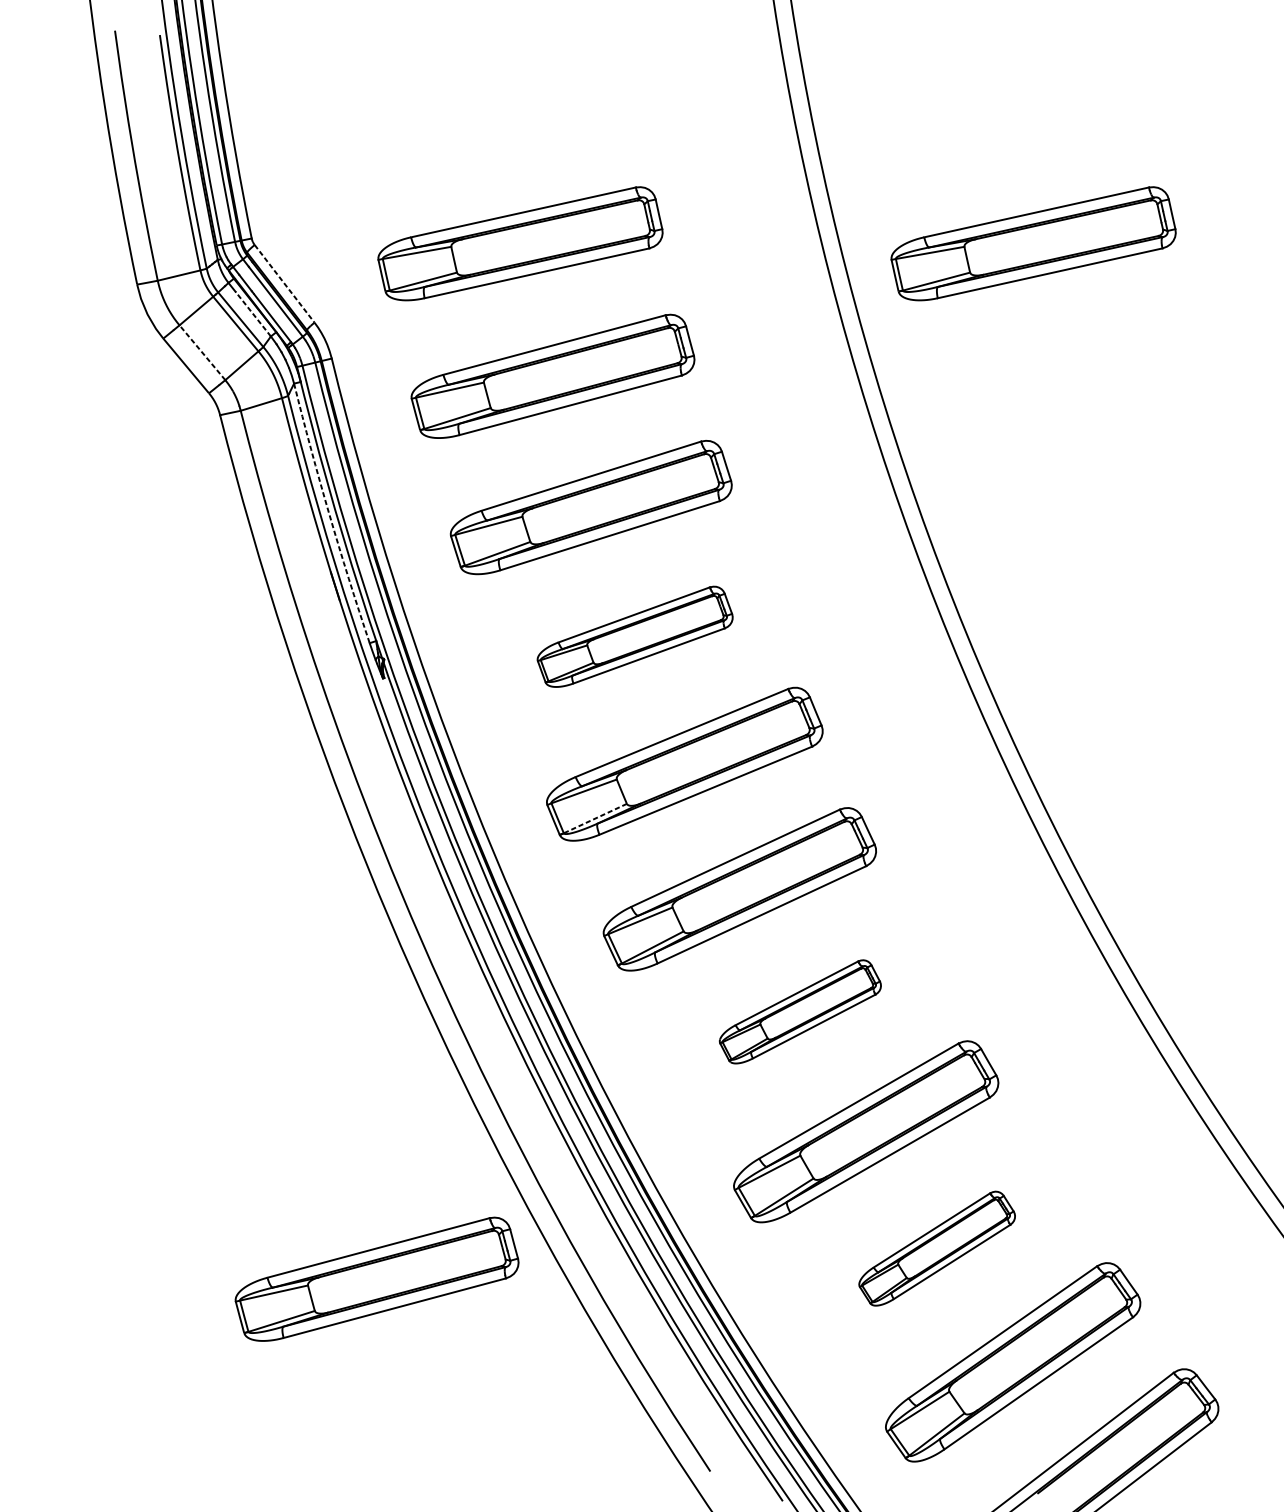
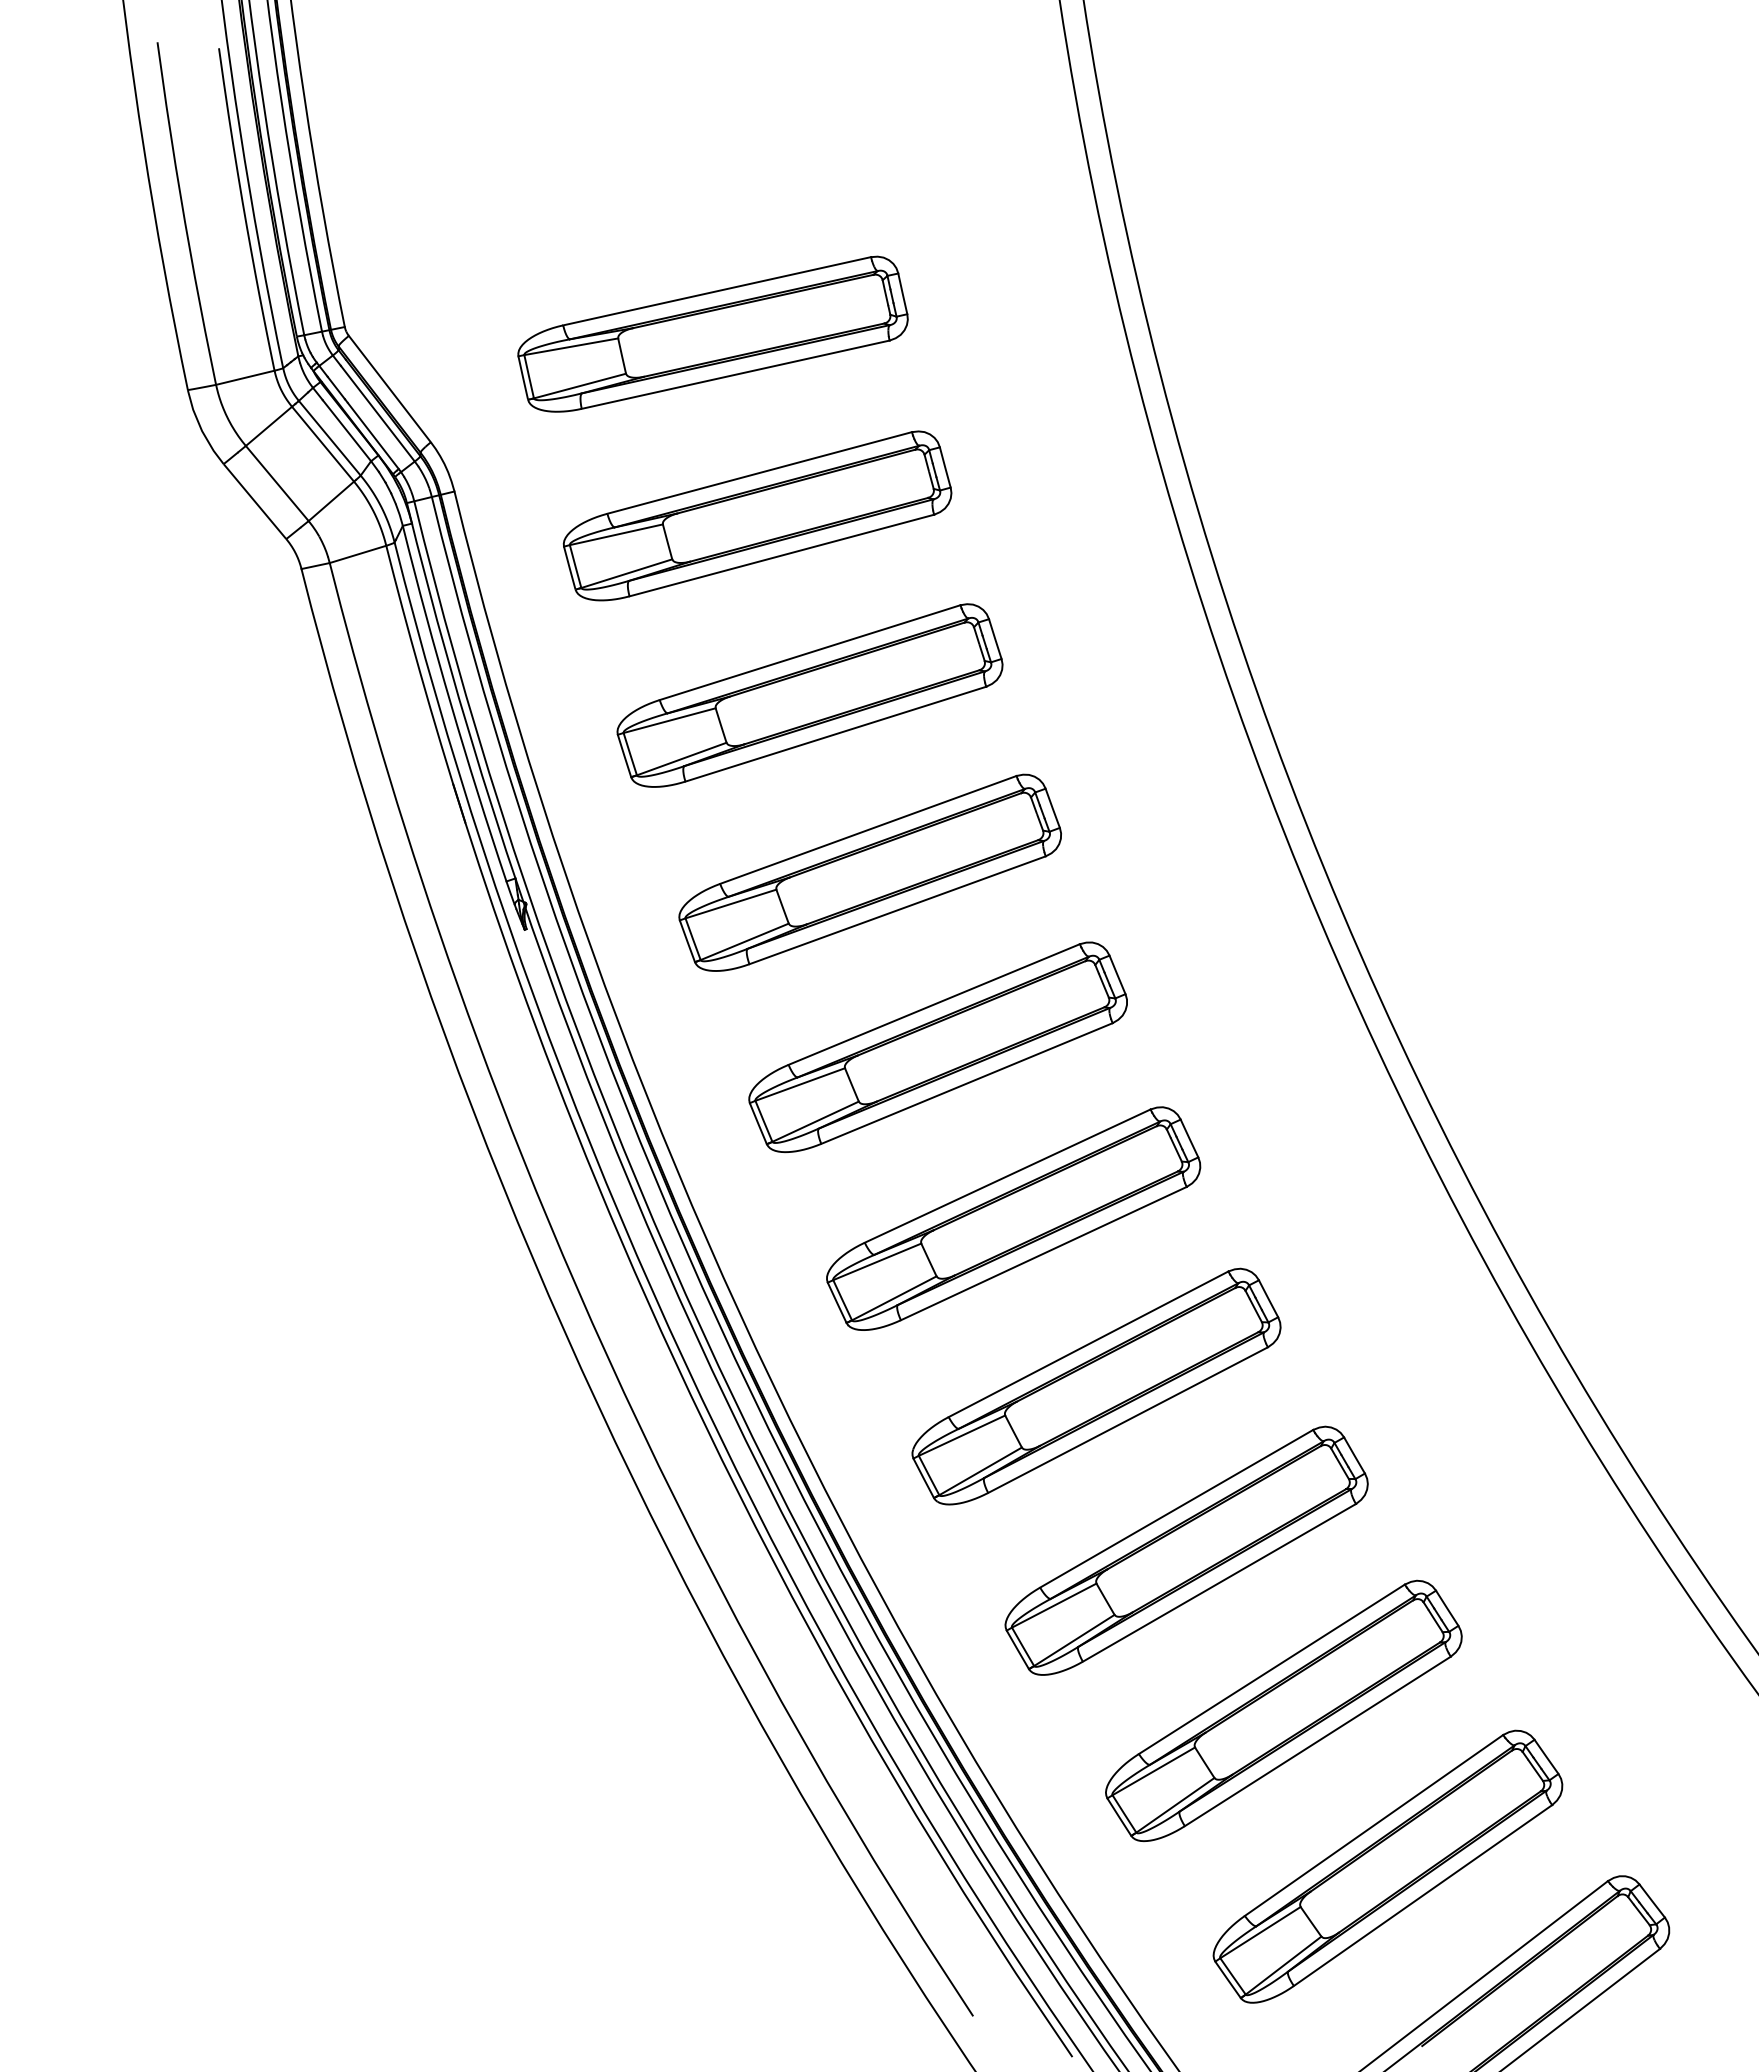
part: (1033, 243) -> (1415, 333), removed
line: (285, 284) -> (390, 389), dashed -> solid
line: (252, 314) -> (346, 430), dashed -> solid
line: (202, 352) -> (277, 483), dashed -> solid
arc: (329, 514) -> (451, 704), dashed -> solid
part: (634, 636) -> (869, 872), size x1.43
line: (595, 818) -> (815, 1121), dashed -> solid
part: (800, 1011) -> (1096, 1386), size x1.67
part: (936, 1248) -> (1283, 1710), size x1.67
part: (377, 1278) -> (516, 1752), removed

